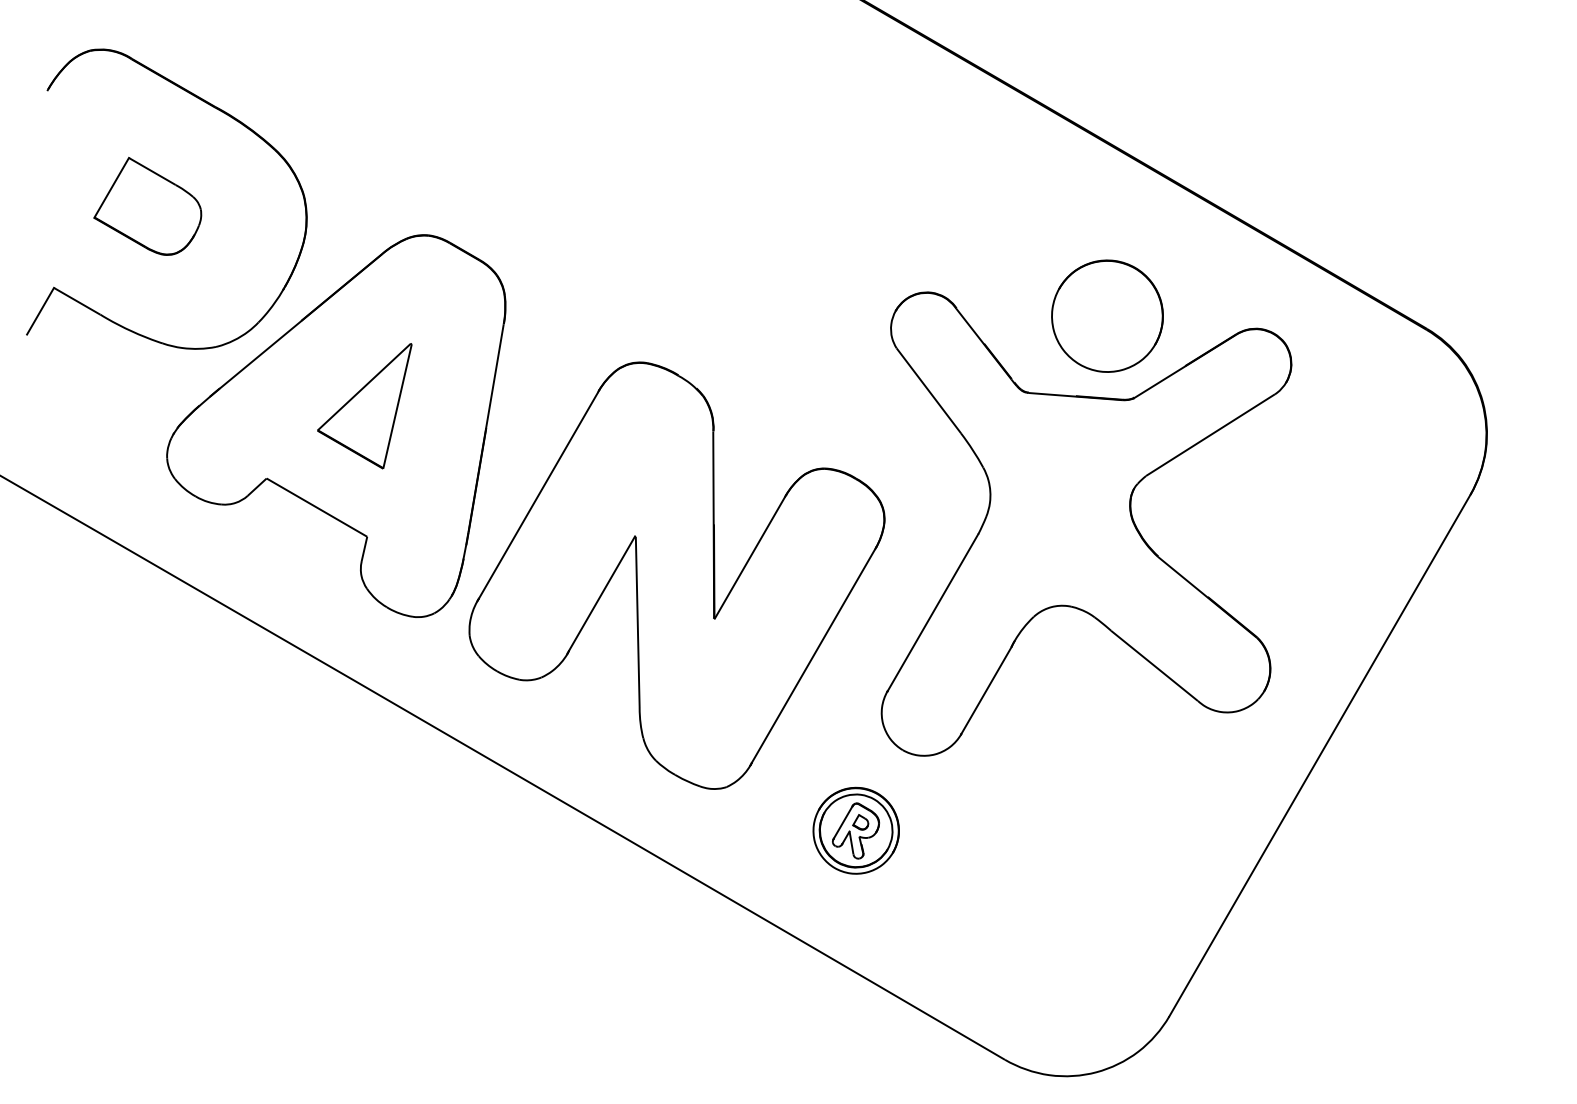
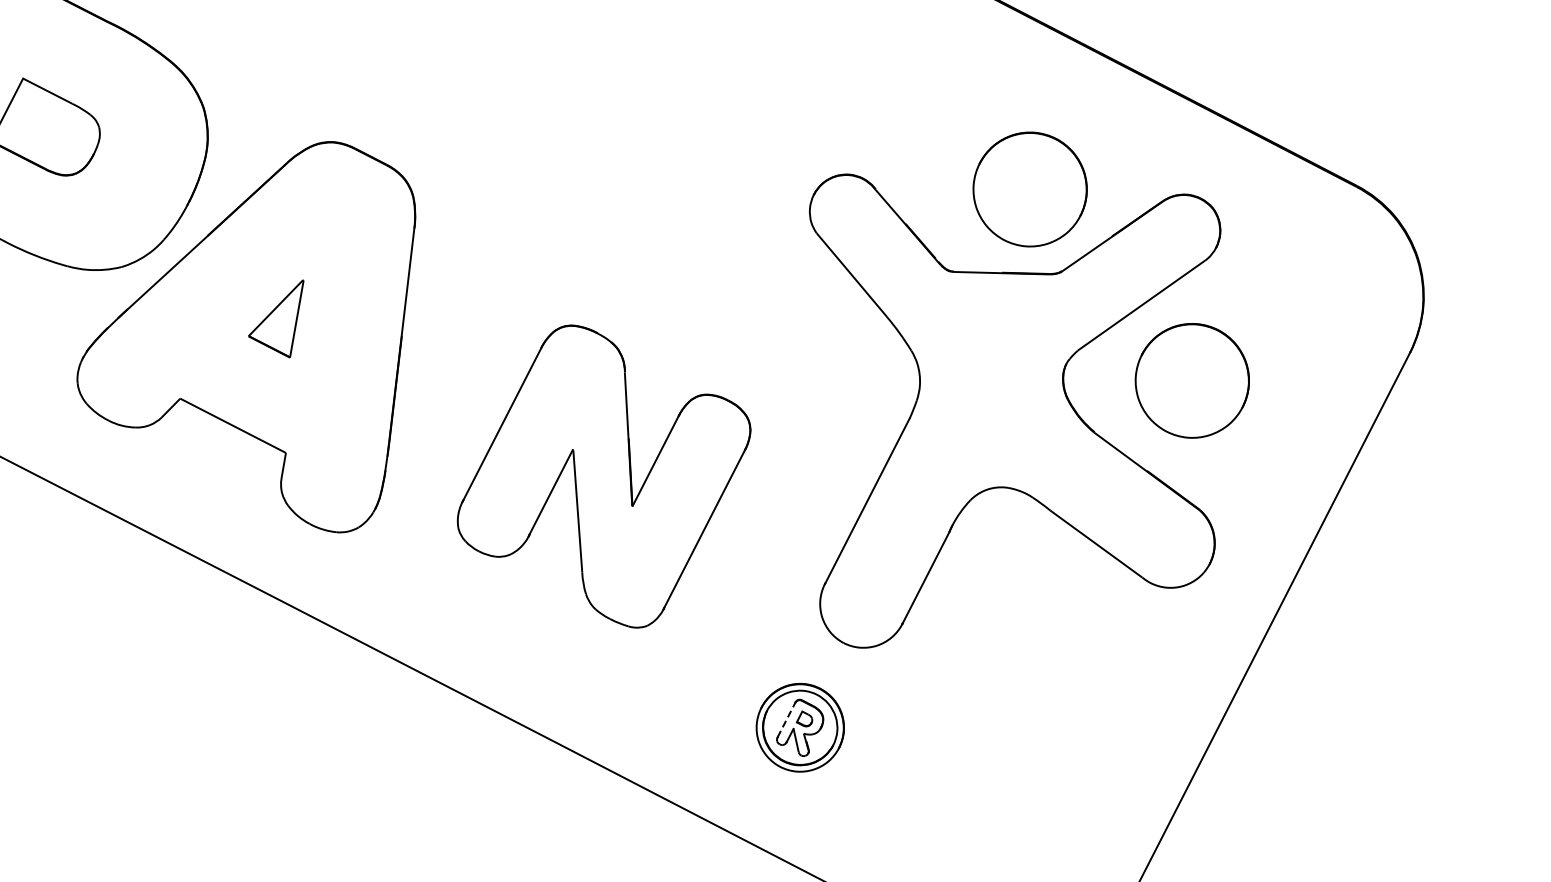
part: (364, 406) -> (276, 320), size x0.6
part: (1256, 510) -> (1192, 380), added
part: (676, 575) -> (603, 476), size x0.7
line: (842, 822) -> (785, 720), solid -> dashed

